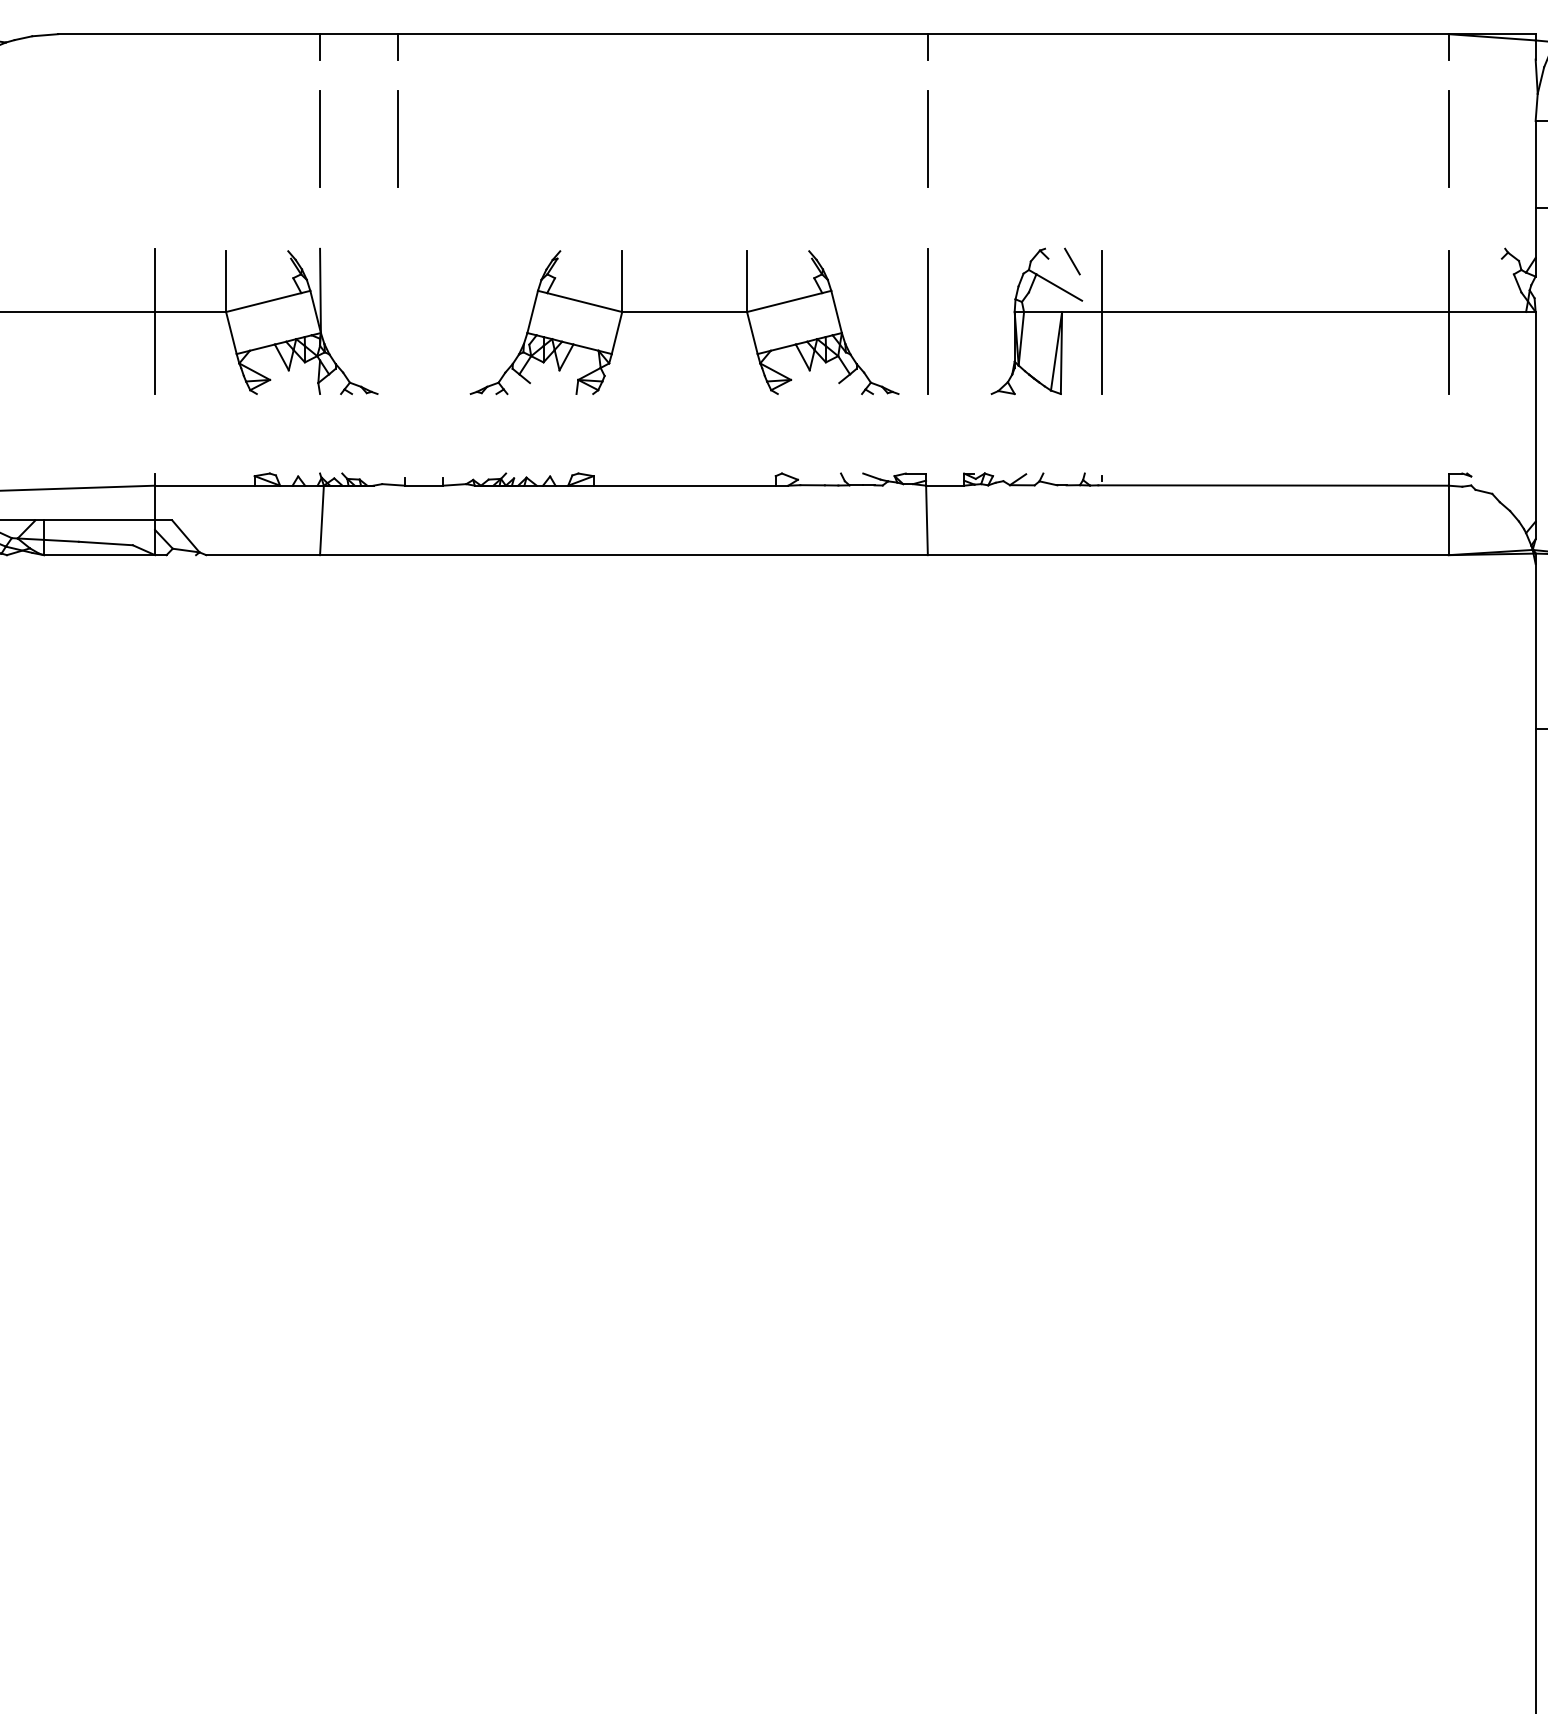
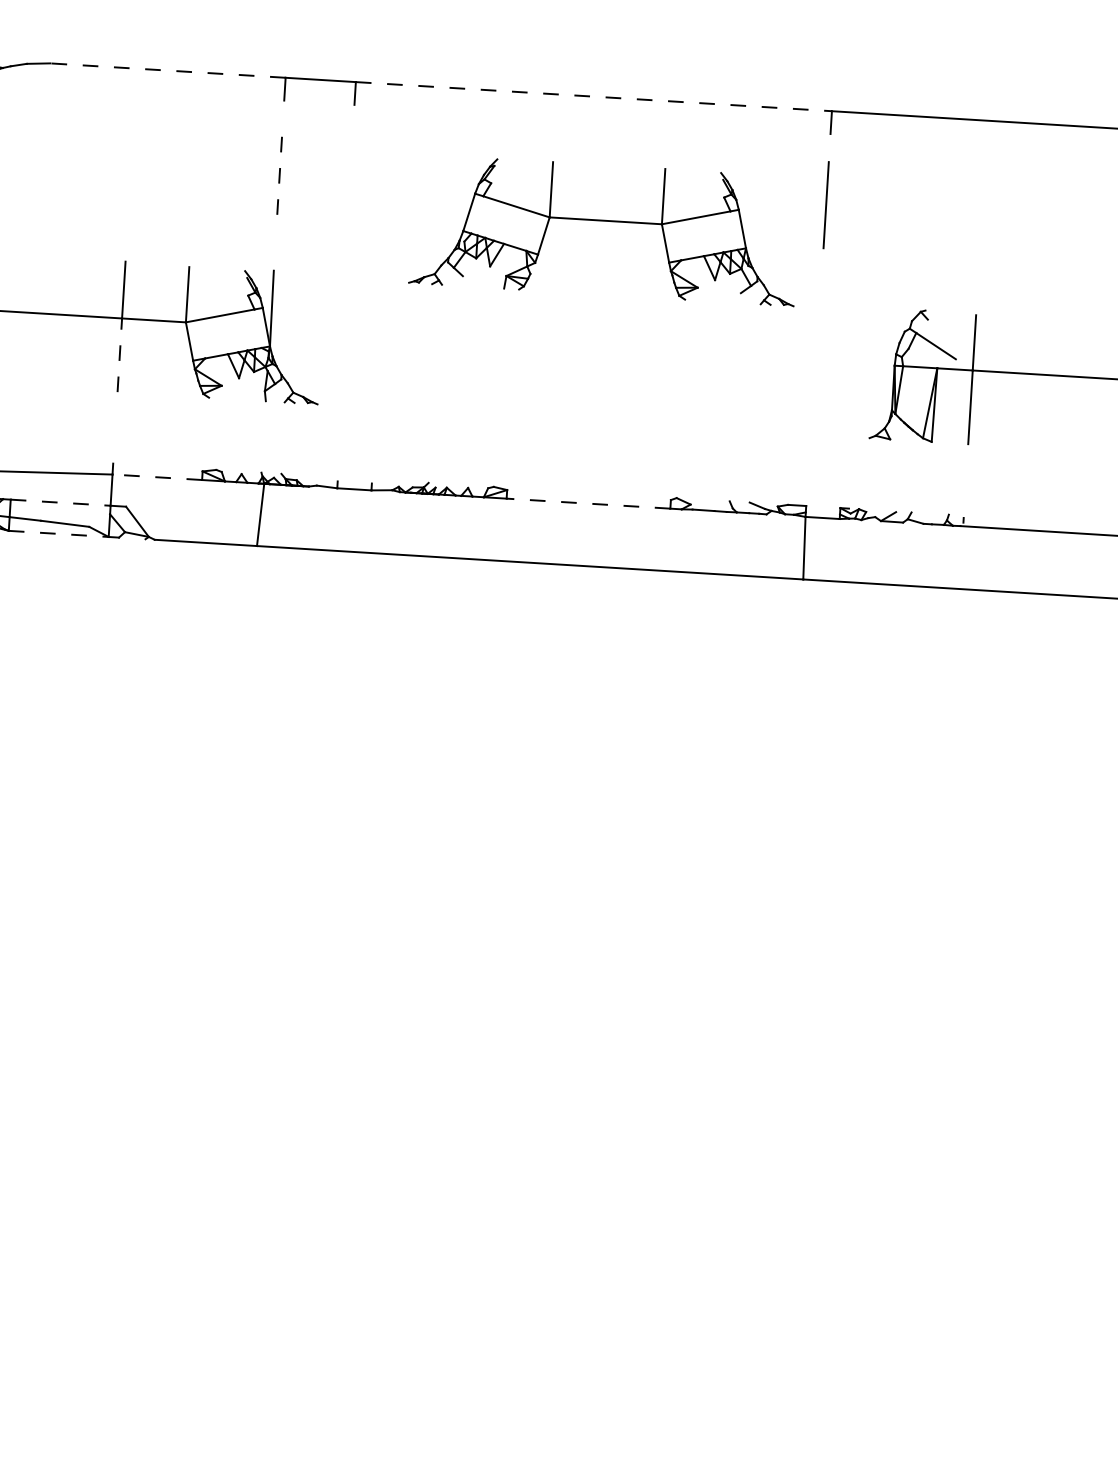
line: (189, 34) -> (168, 70), solid -> dashed
line: (663, 34) -> (594, 96), solid -> dashed
line: (320, 138) -> (280, 171), solid -> dashed
line: (398, 138) -> (350, 175), removed
line: (1072, 261) -> (949, 323), removed
part: (684, 312) -> (605, 221), moved
line: (927, 321) -> (815, 369), removed
line: (155, 353) -> (120, 355), solid -> dashed
line: (204, 485) -> (156, 477), solid -> dashed
line: (684, 485) -> (588, 503), solid -> dashed
line: (99, 520) -> (60, 502), solid -> dashed
line: (99, 555) -> (58, 534), solid -> dashed

